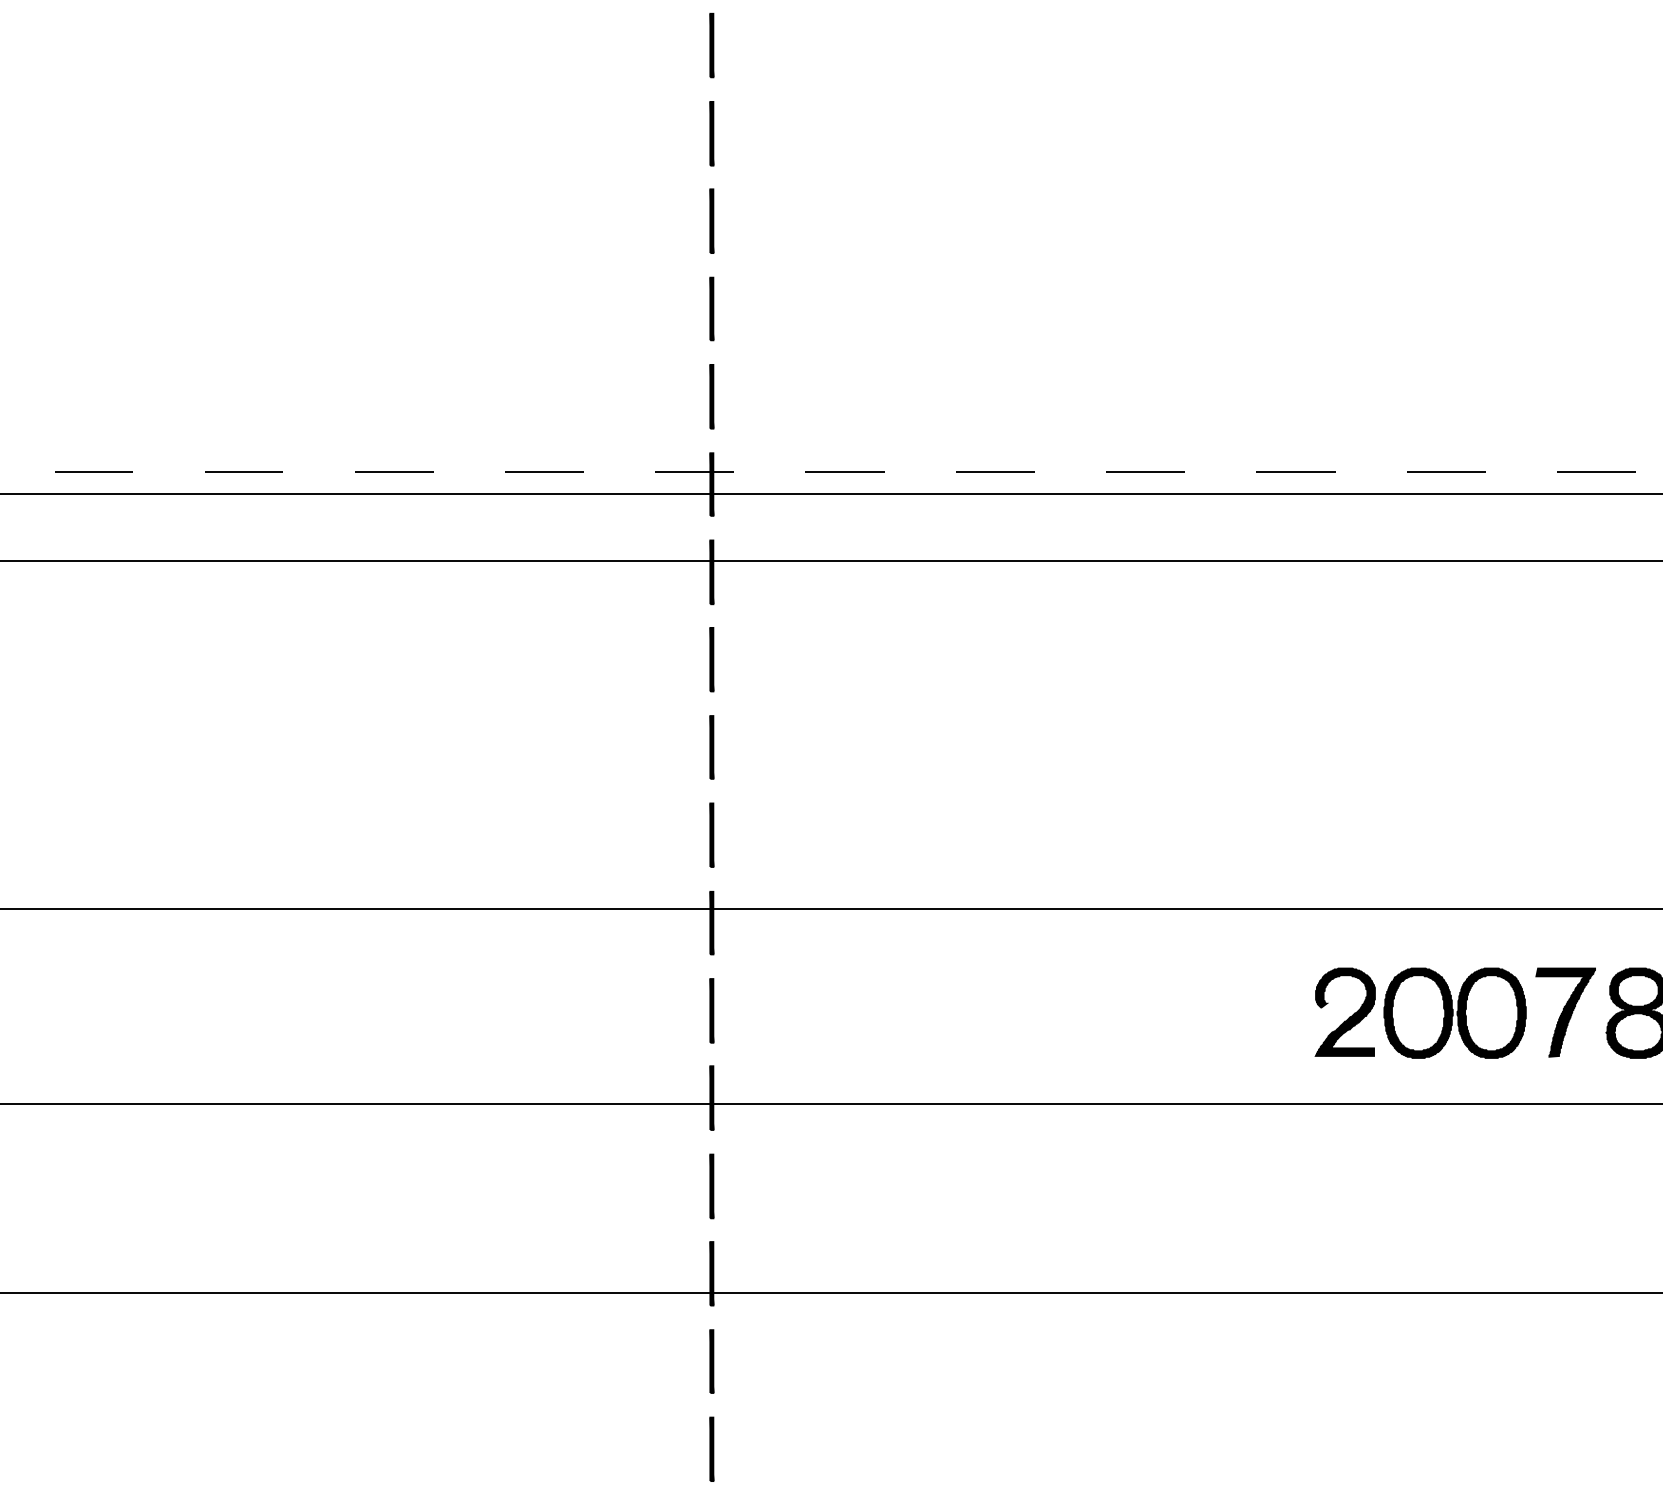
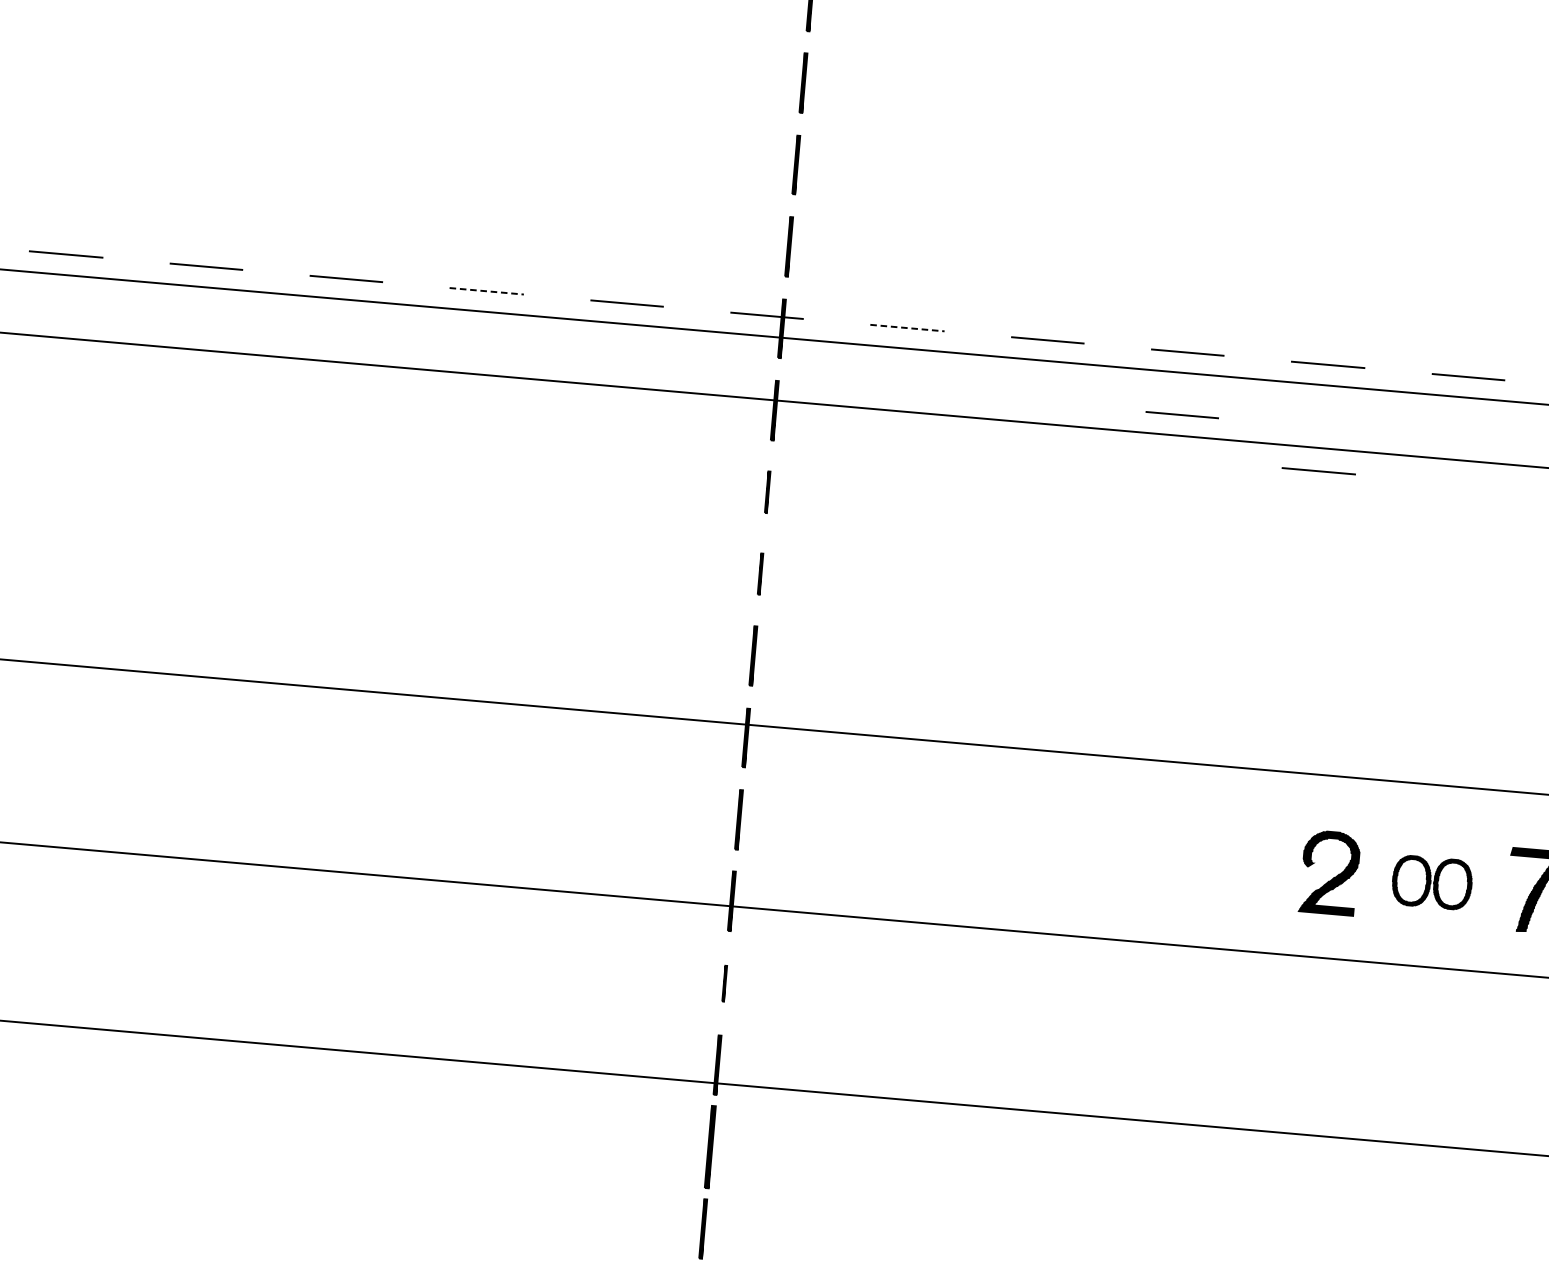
line: (394, 472) -> (486, 291), solid -> dashed
line: (845, 472) -> (907, 328), solid -> dashed
line: (1145, 538) -> (1182, 414), added
line: (1295, 585) -> (1318, 470), added
part: (711, 659) -> (767, 492), size x0.7
part: (711, 747) -> (760, 574), size x0.7
part: (1454, 1012) -> (1431, 882), size x0.6
part: (711, 1186) -> (724, 983), size x0.6
part: (711, 1361) -> (710, 1146), size x1.4

